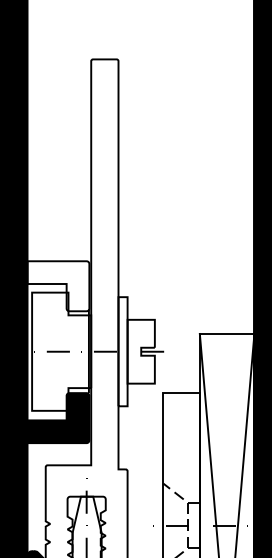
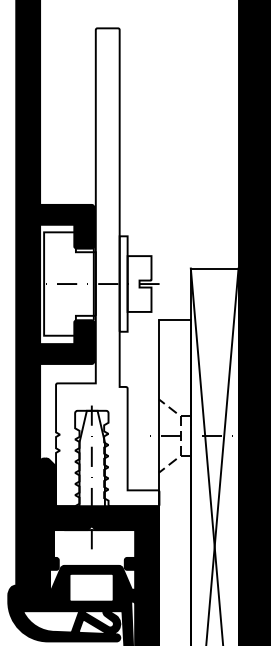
fill: (58, 285) -> (67, 226), added

